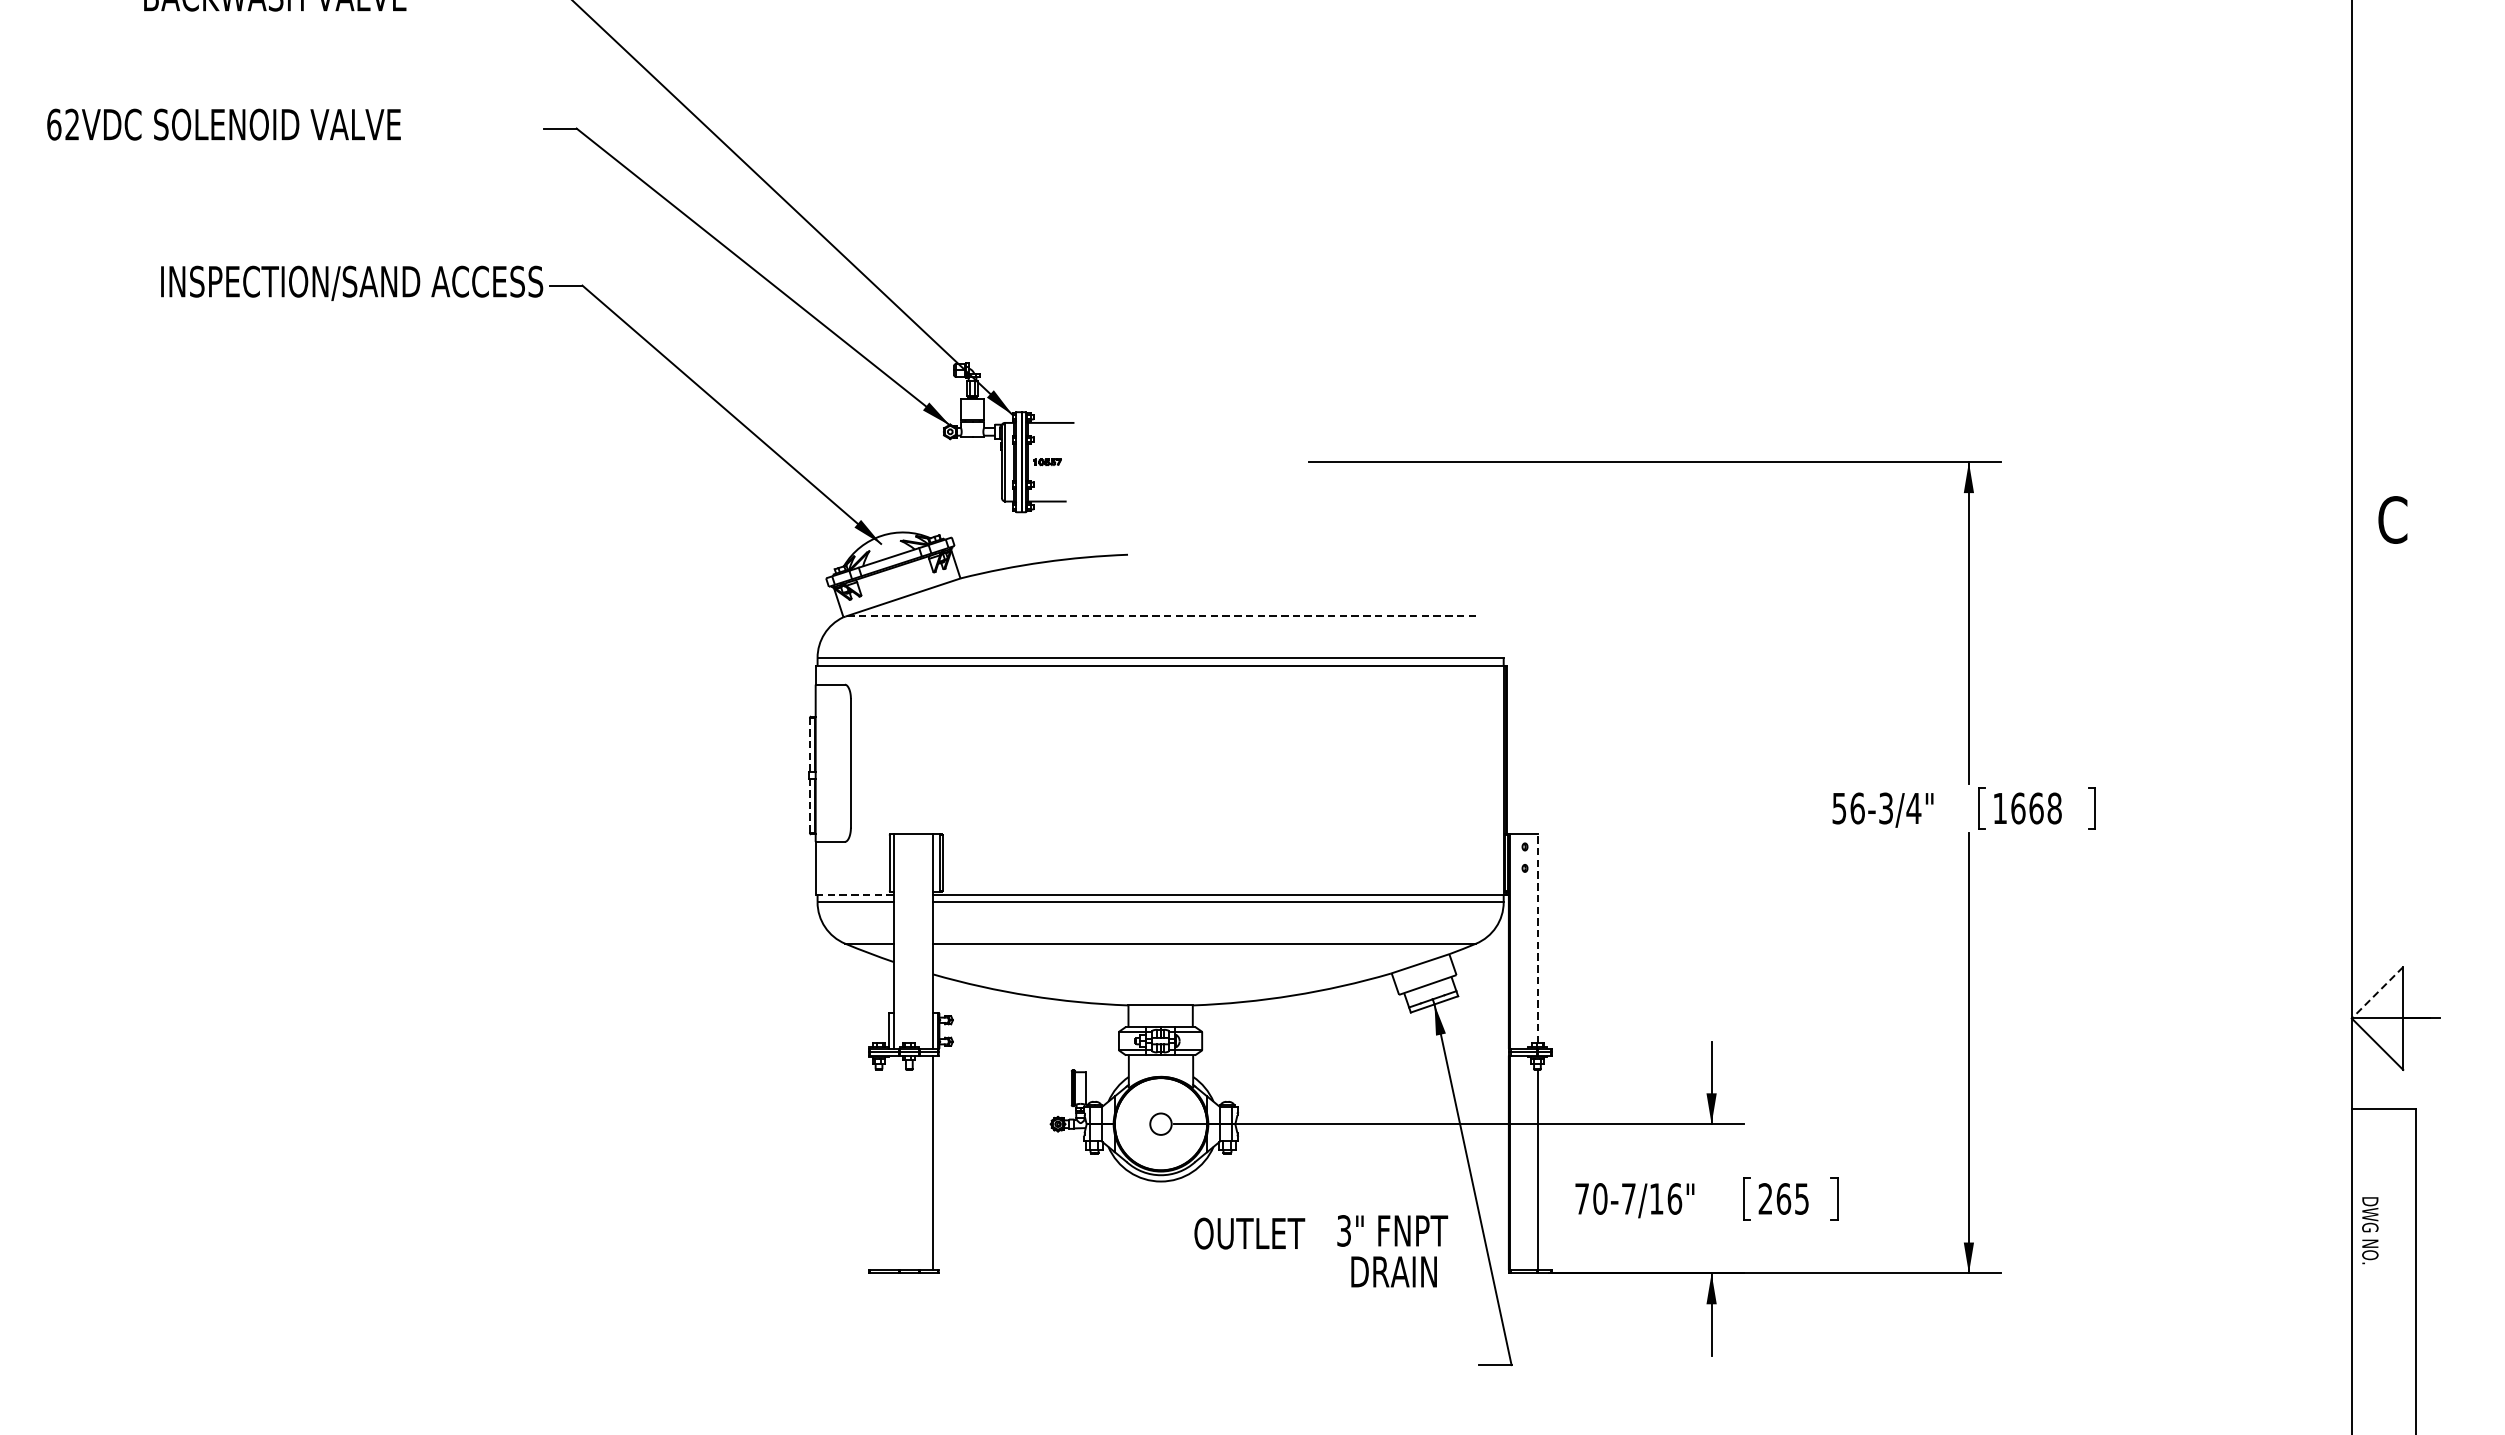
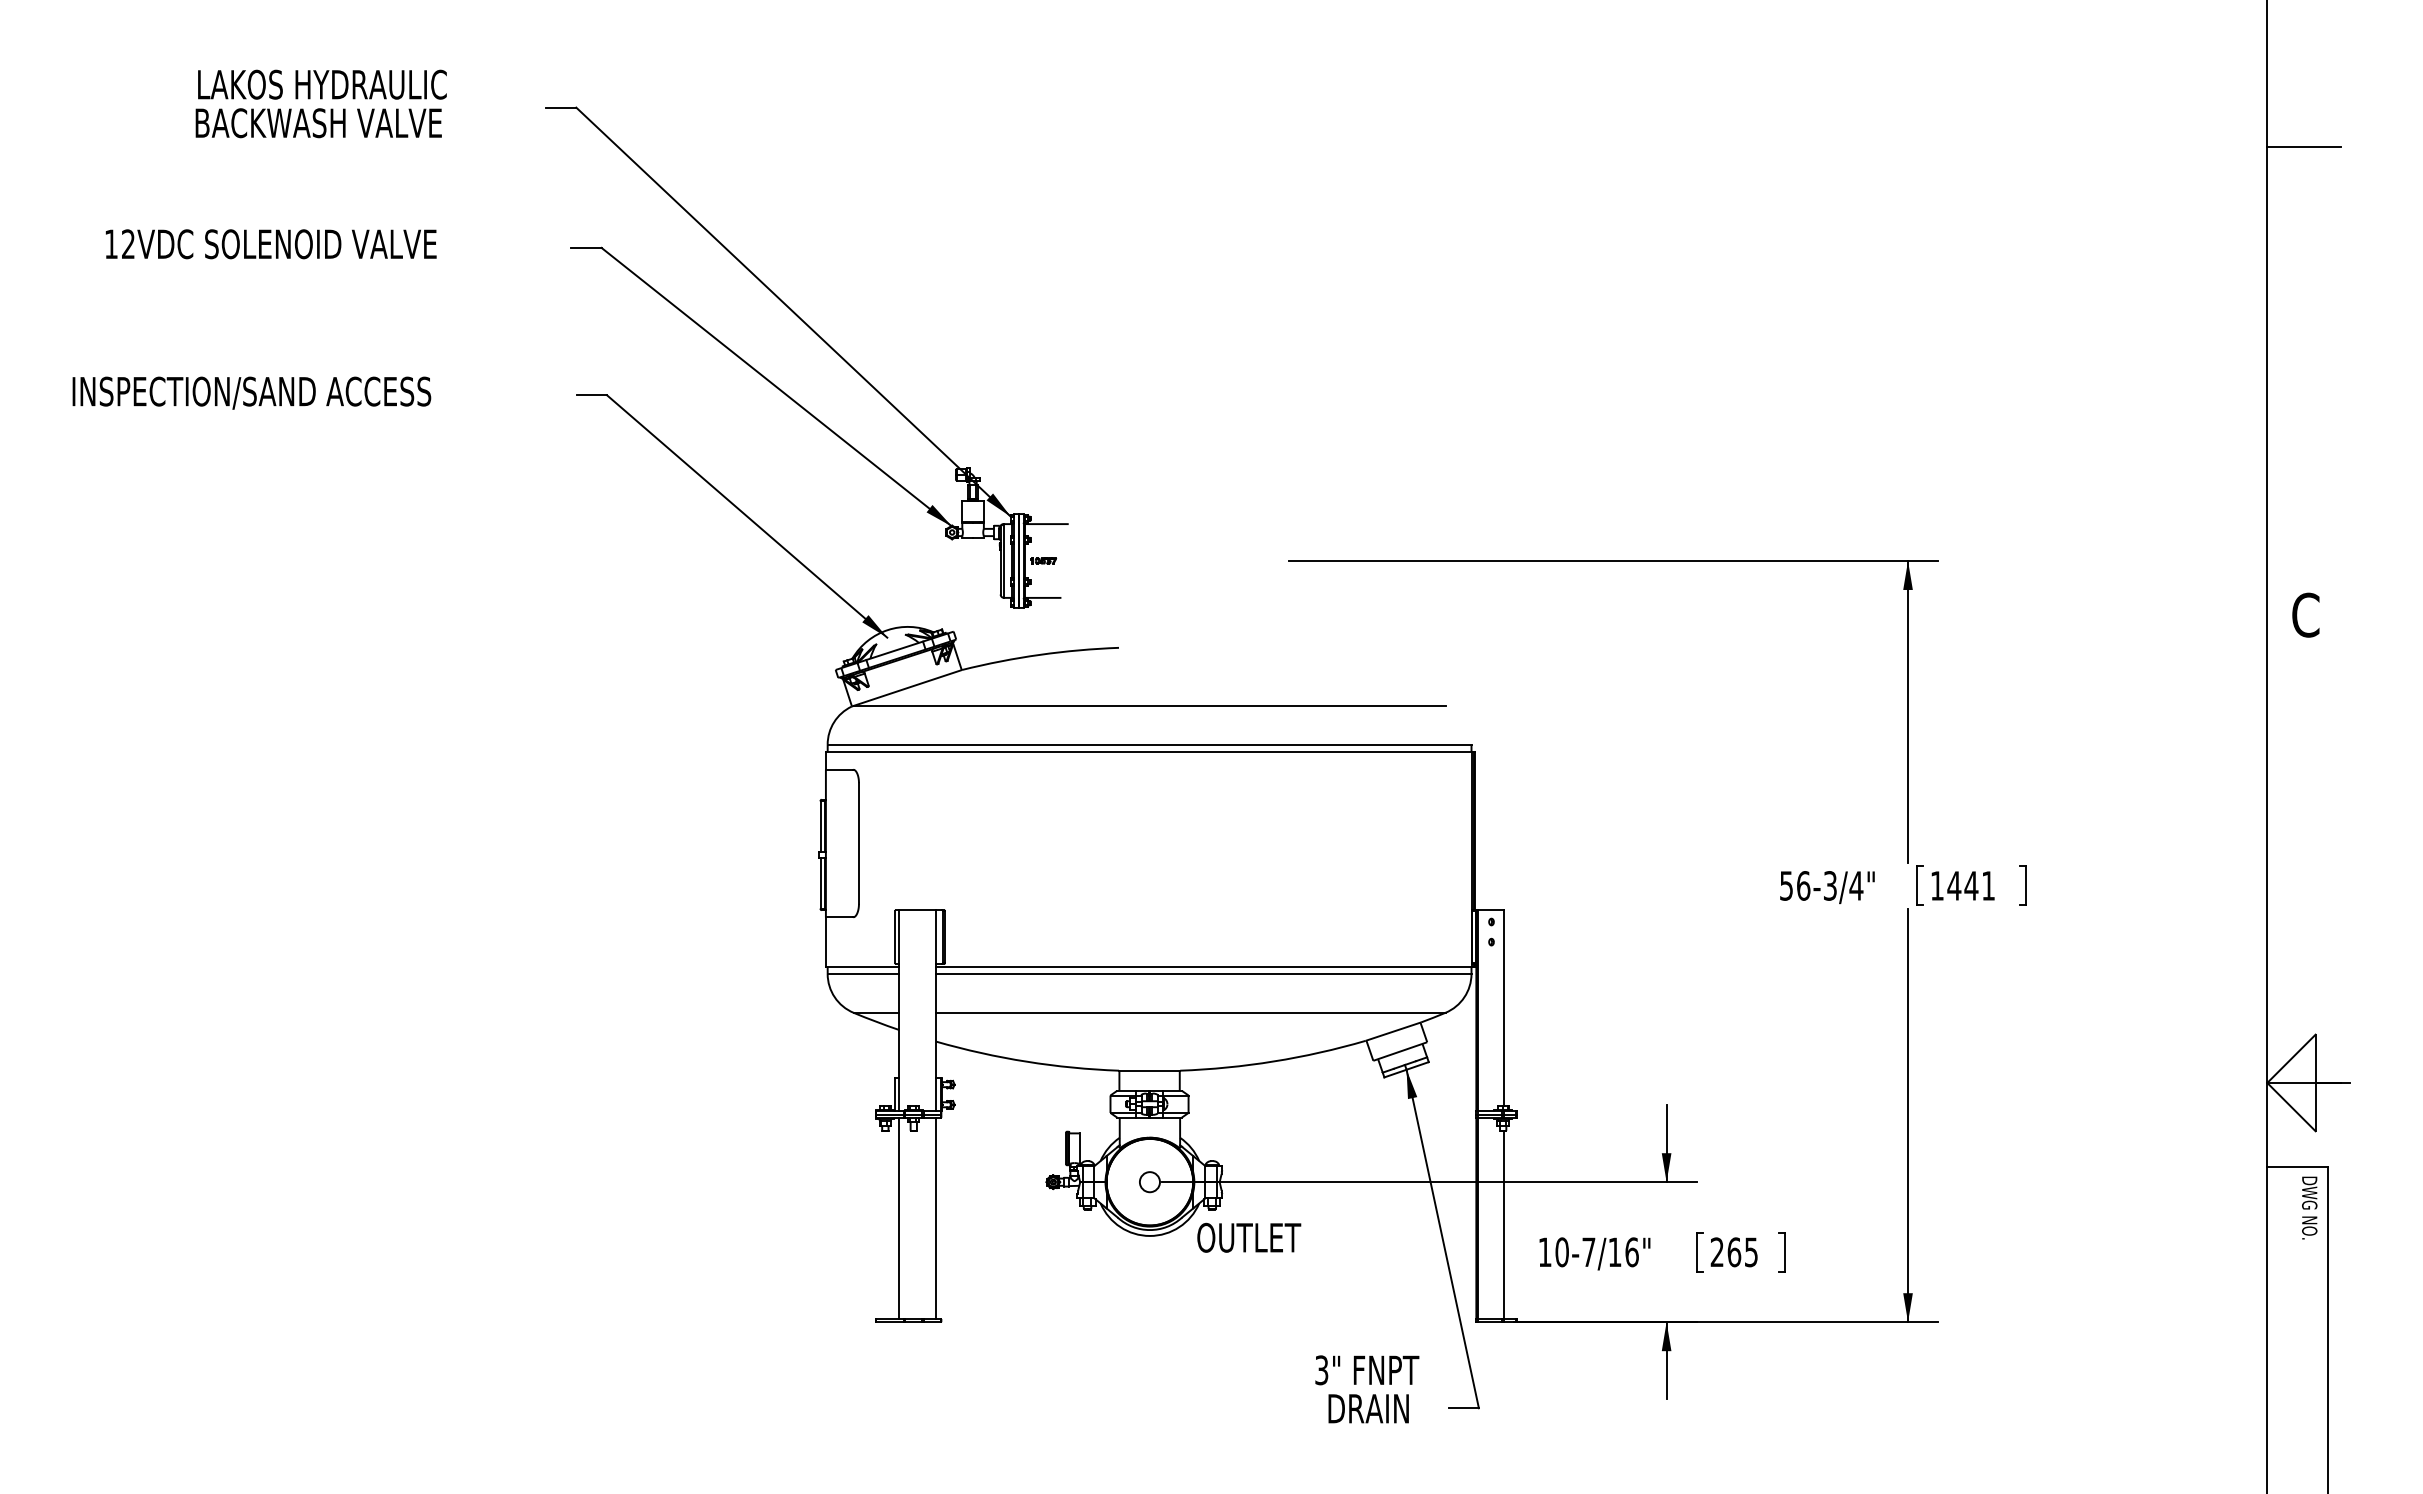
line: (2390, 21) -> (2303, 147), added
text: (54, 124) -> (111, 244), 62VDC -> 12VDC
text: (351, 282) -> (251, 392), moved
line: (1160, 616) -> (1149, 705), dashed -> solid
line: (809, 744) -> (820, 825), dashed -> solid
line: (809, 804) -> (820, 882), dashed -> solid
text: (2036, 808) -> (1971, 885), 1668 -> 1441
line: (854, 894) -> (862, 966), dashed -> solid
line: (1537, 939) -> (1503, 1008), dashed -> solid
line: (2377, 993) -> (2291, 1059), dashed -> solid
line: (894, 1162) -> (899, 1218), added
text: (1581, 1198) -> (1544, 1251), 70-7/16" -> 10-7/16"
text: (2370, 1230) -> (2309, 1207), moved
text: (1250, 1233) -> (1249, 1237), moved
text: (1392, 1251) -> (1367, 1389), moved

